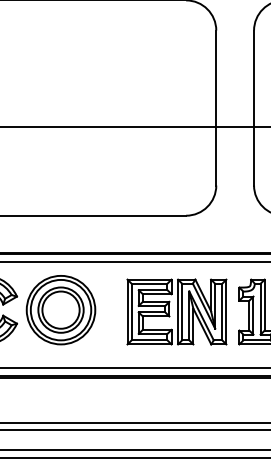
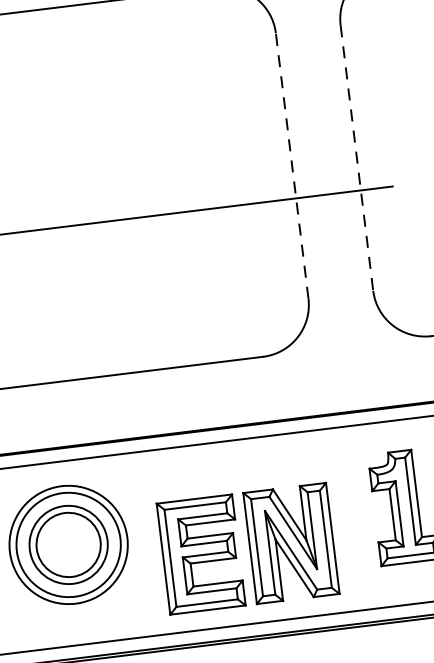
line: (216, 107) -> (292, 164), solid -> dashed
line: (254, 108) -> (357, 158), solid -> dashed
part: (176, 311) -> (247, 547), moved

